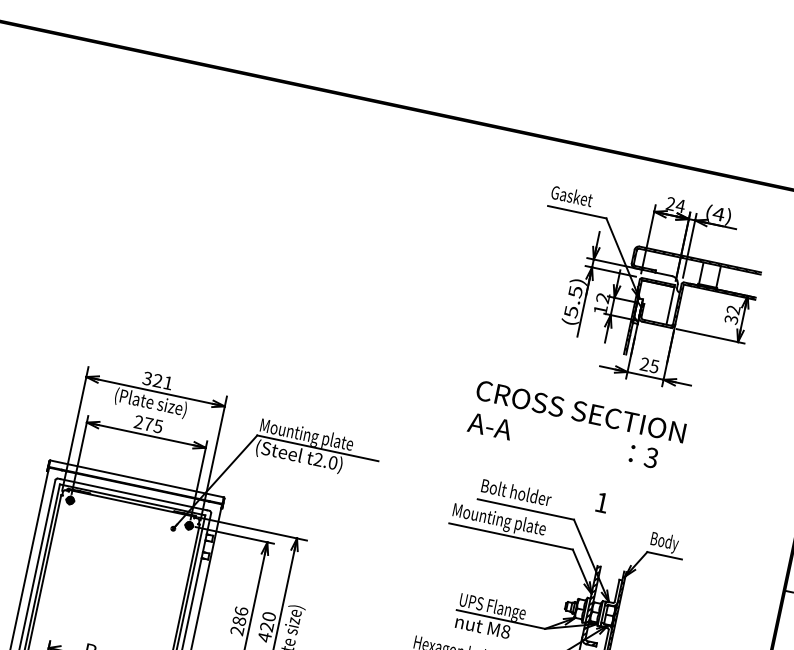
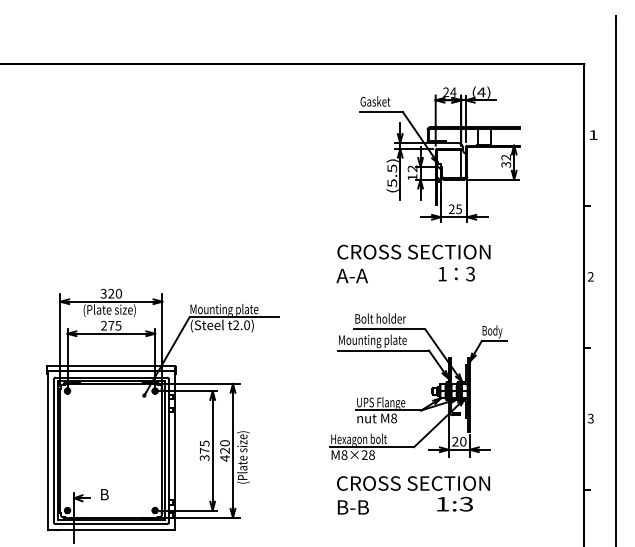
text: (167, 382) -> (118, 293), 321 -> 320
text: (601, 503) -> (442, 274), moved
text: (239, 620) -> (204, 450), 286 -> 375

